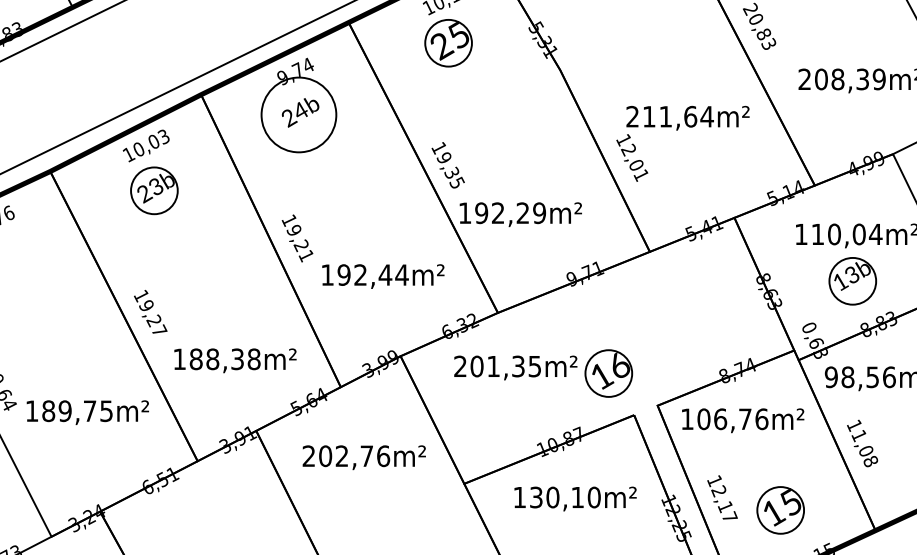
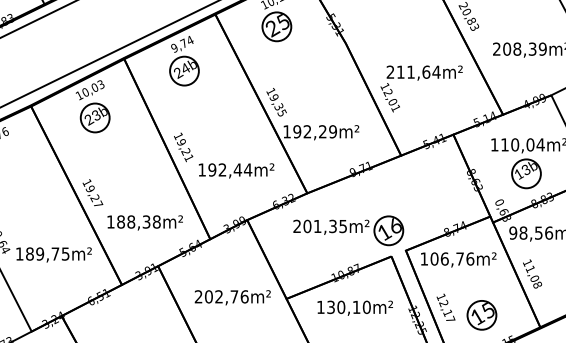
circle: (298, 113) -> (184, 70), size x0.62
part: (543, 373) -> (348, 230), moved
text: (363, 457) -> (232, 297), moved

